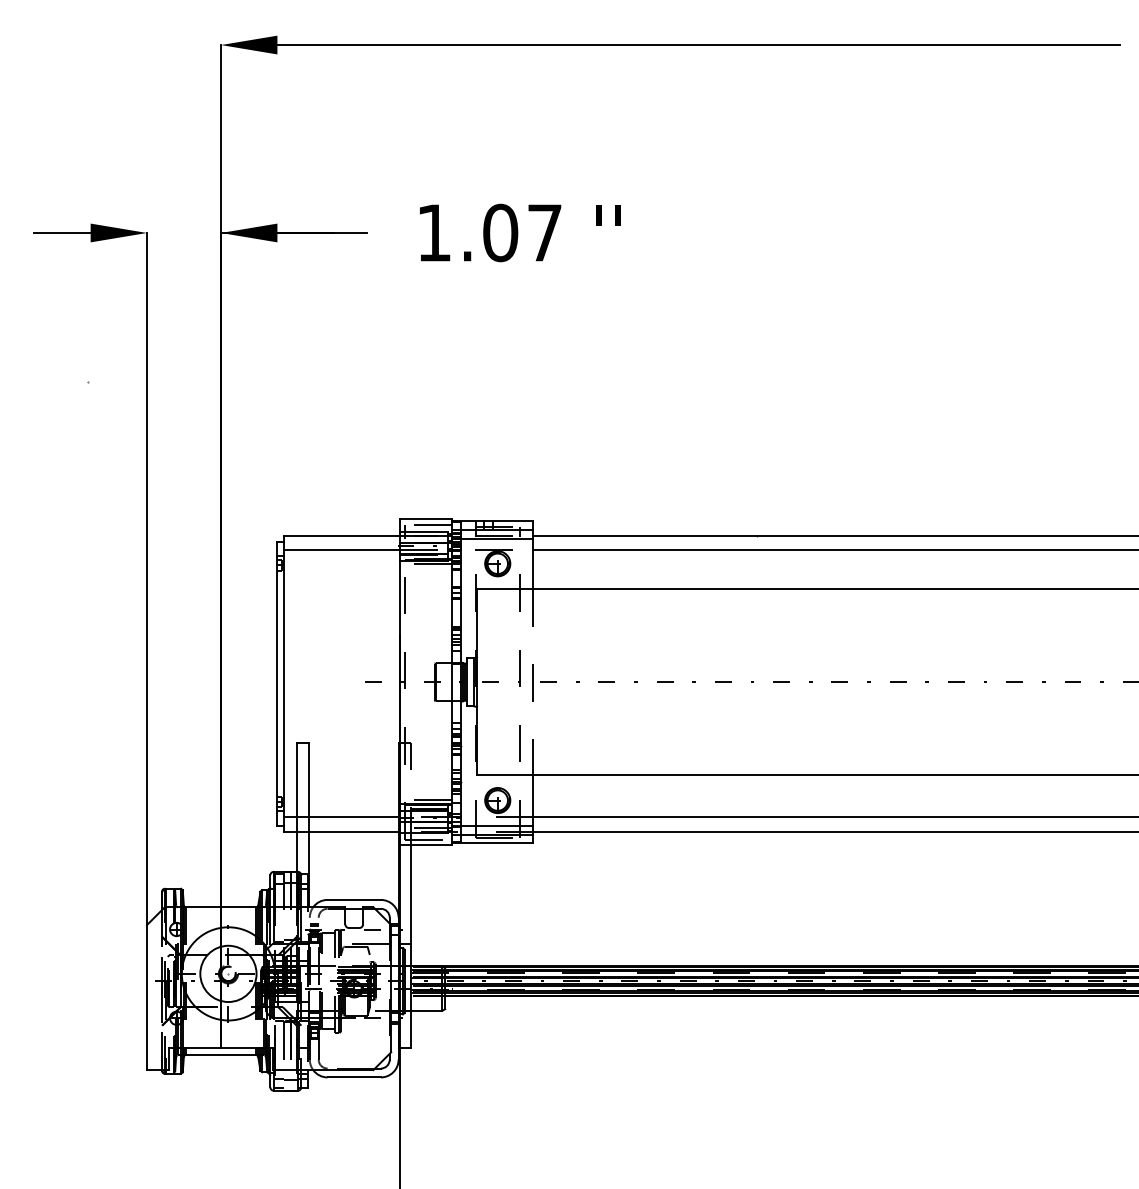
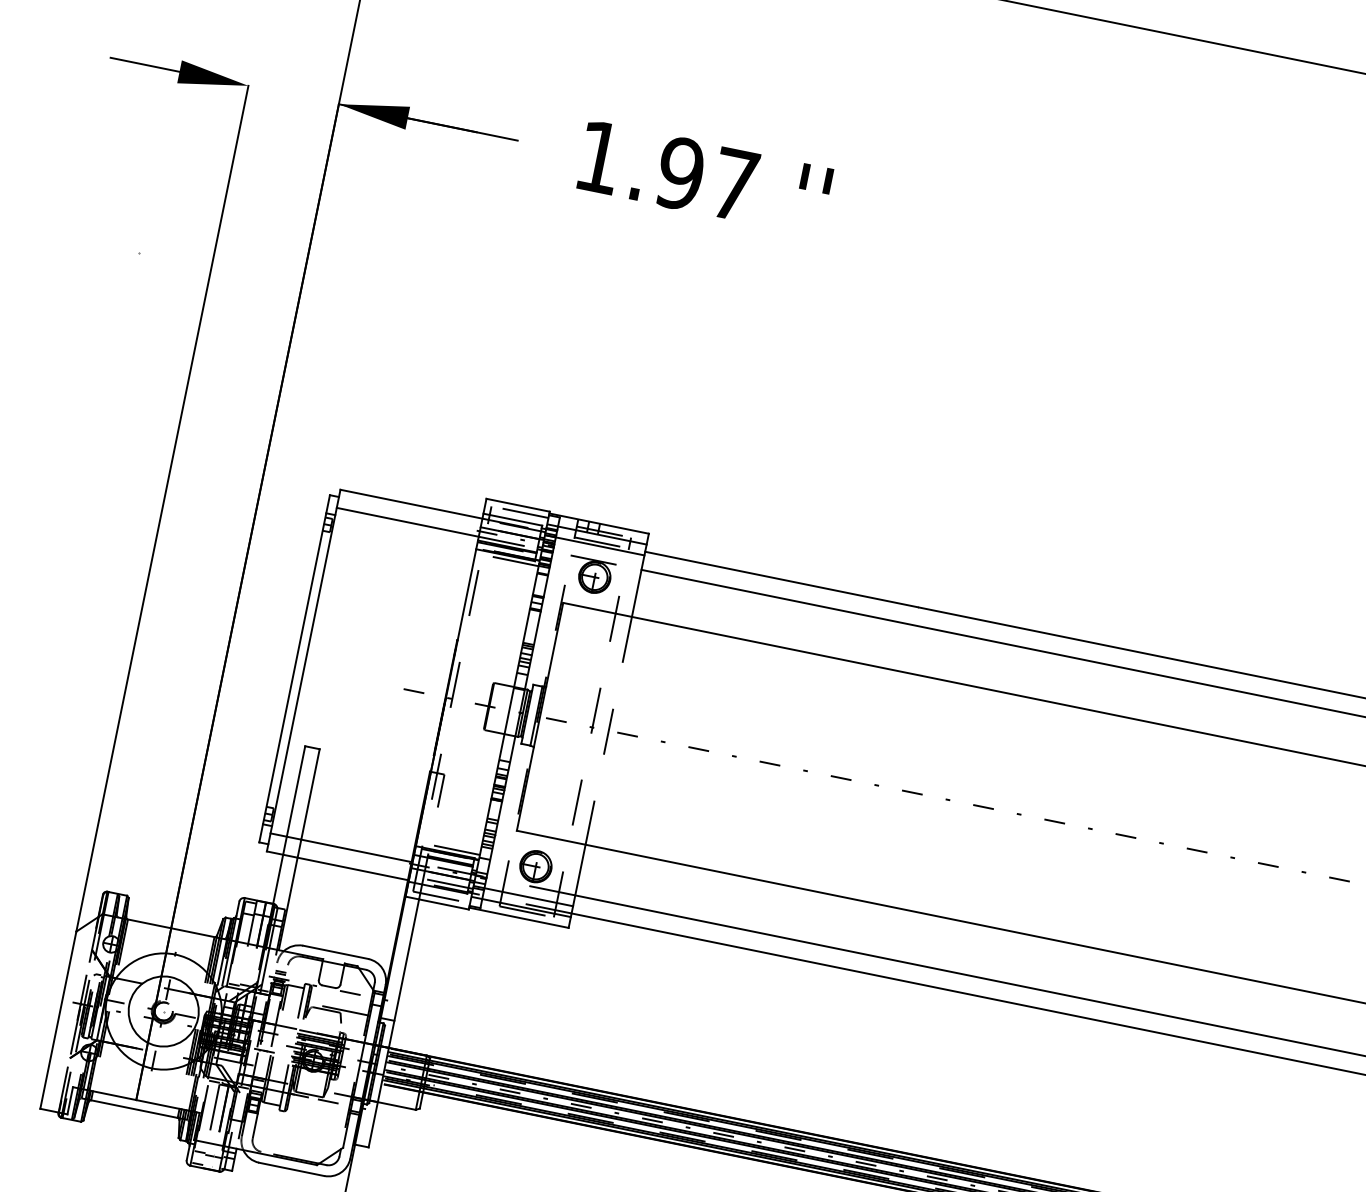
text: (500, 232) -> (680, 173), 1.07 -> 1.97

